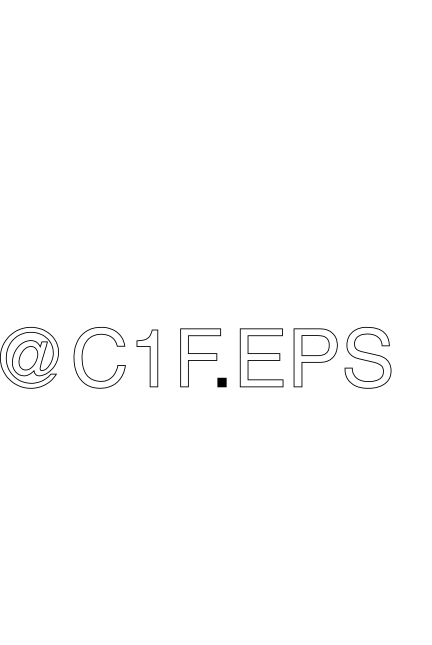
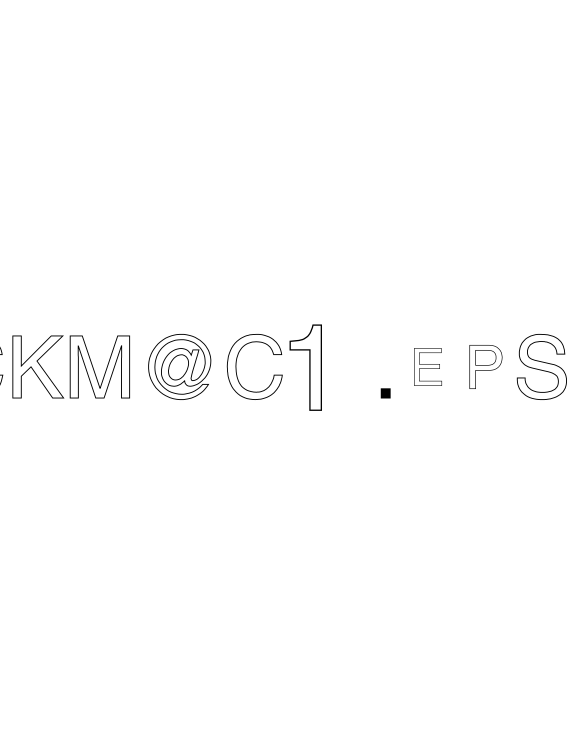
part: (200, 357) -> (362, 366), removed
part: (261, 357) -> (427, 366), size x0.6
part: (315, 357) -> (485, 366), size x0.7
part: (147, 358) -> (305, 367), size x1.4

